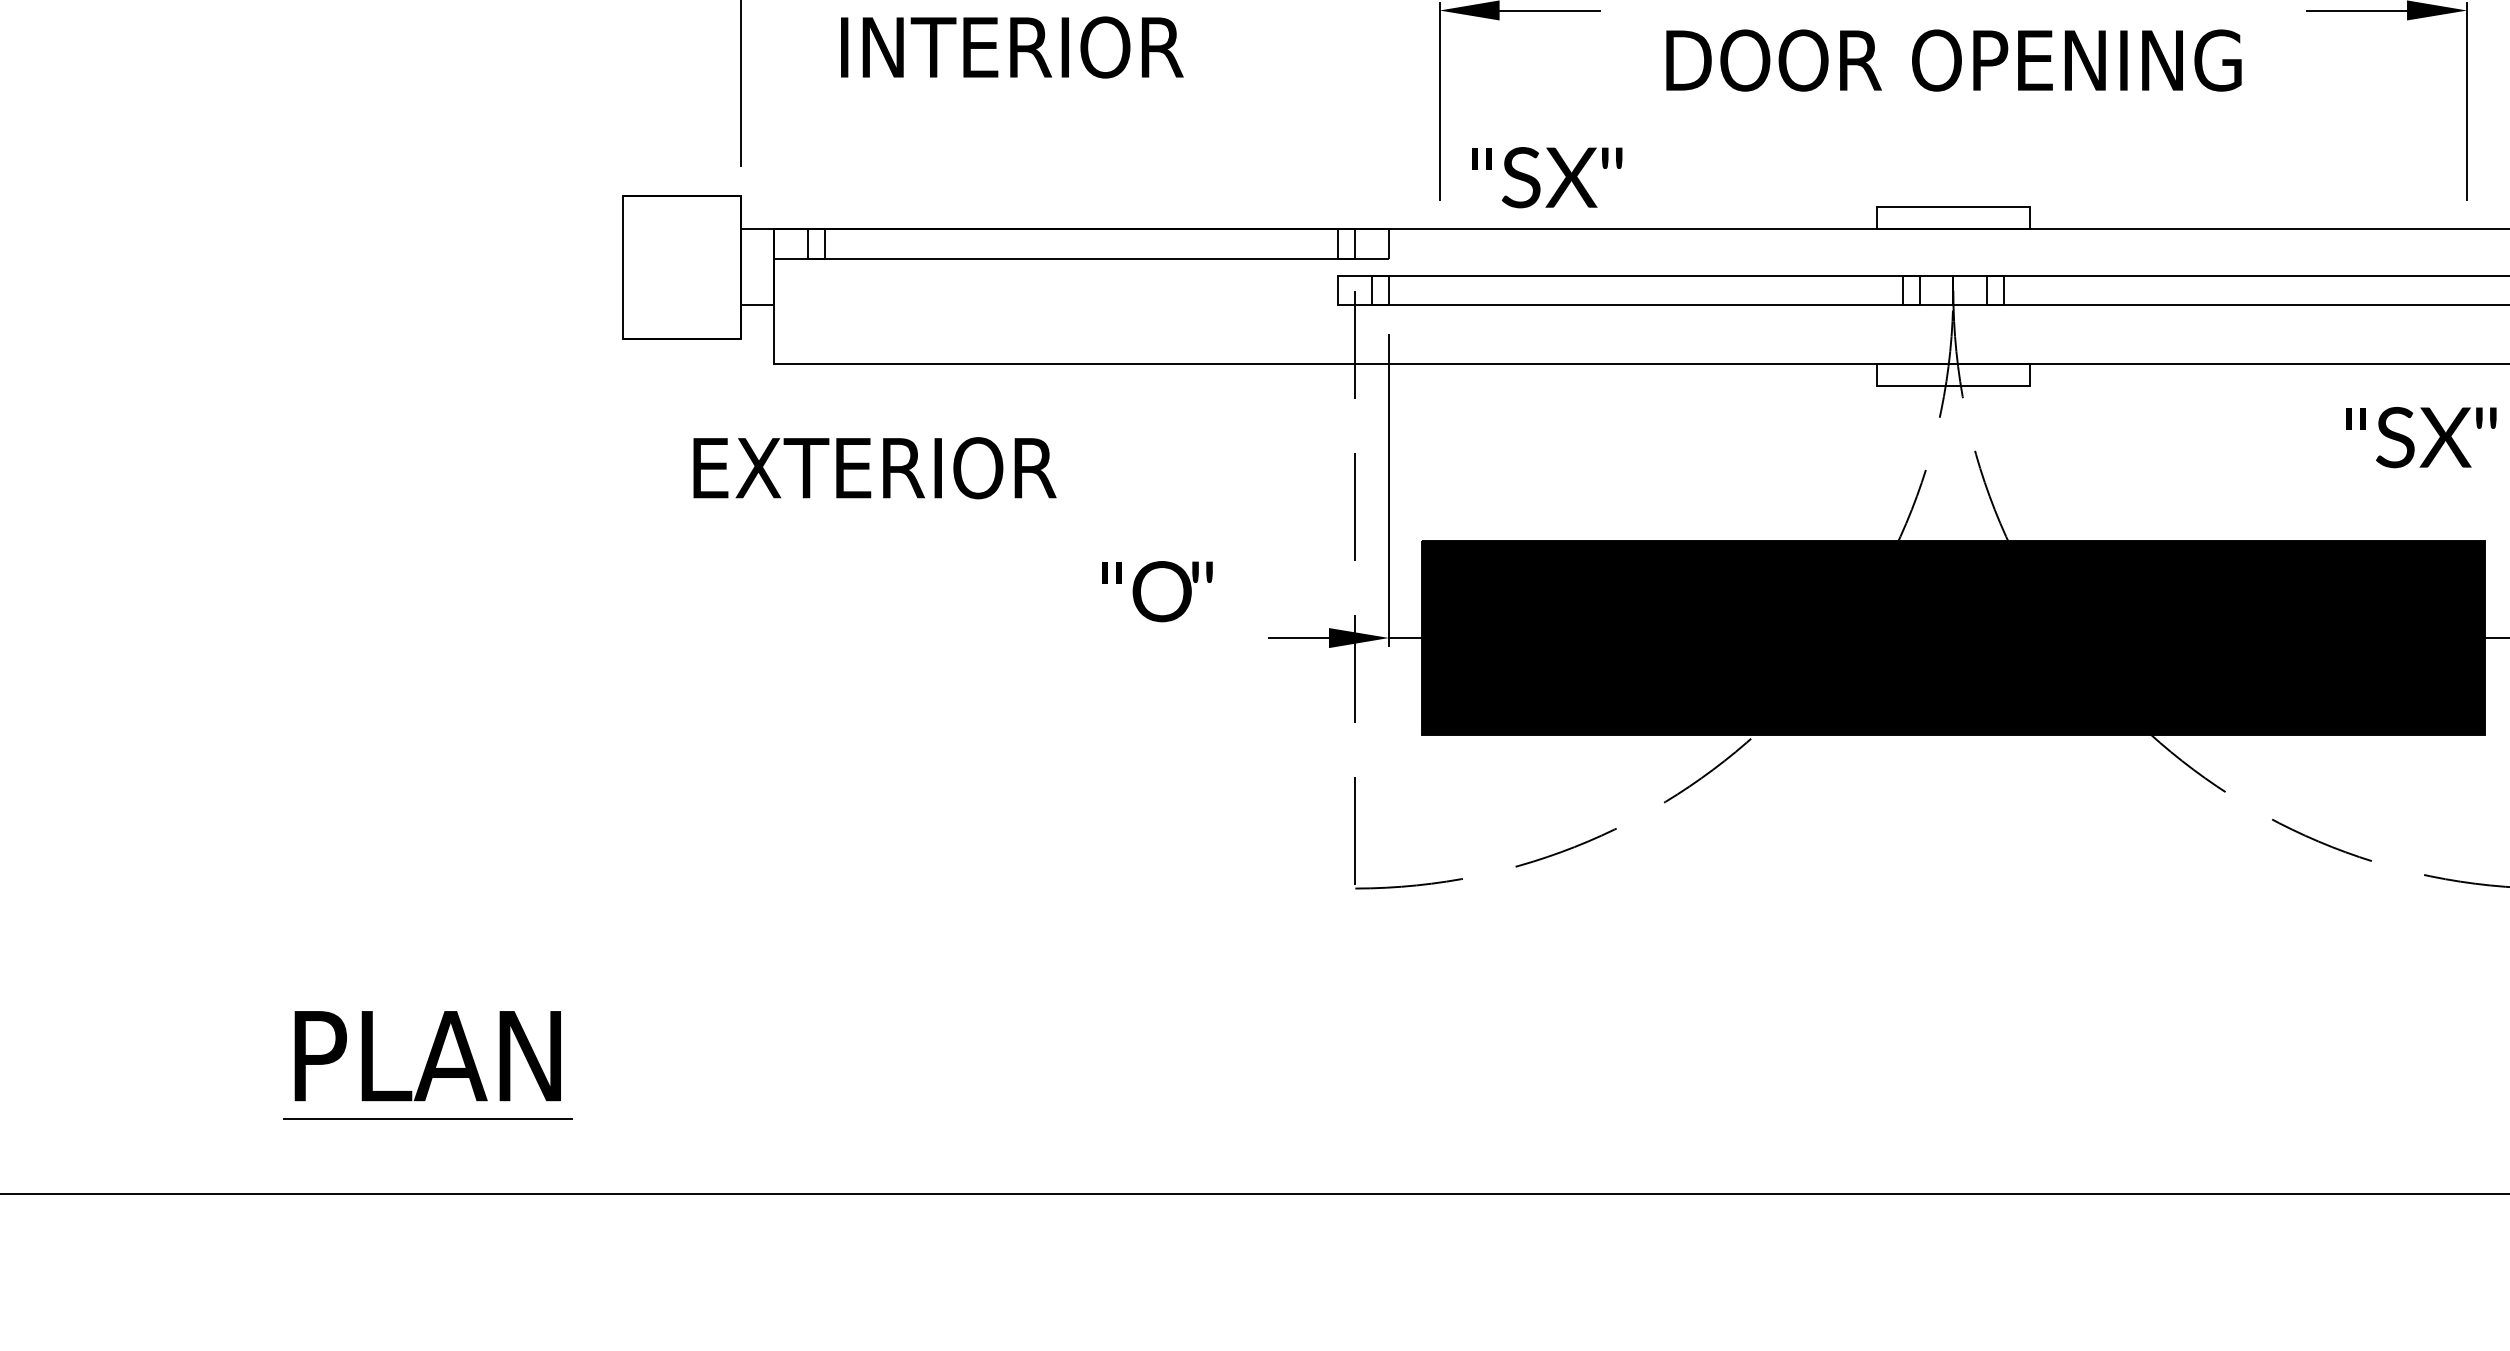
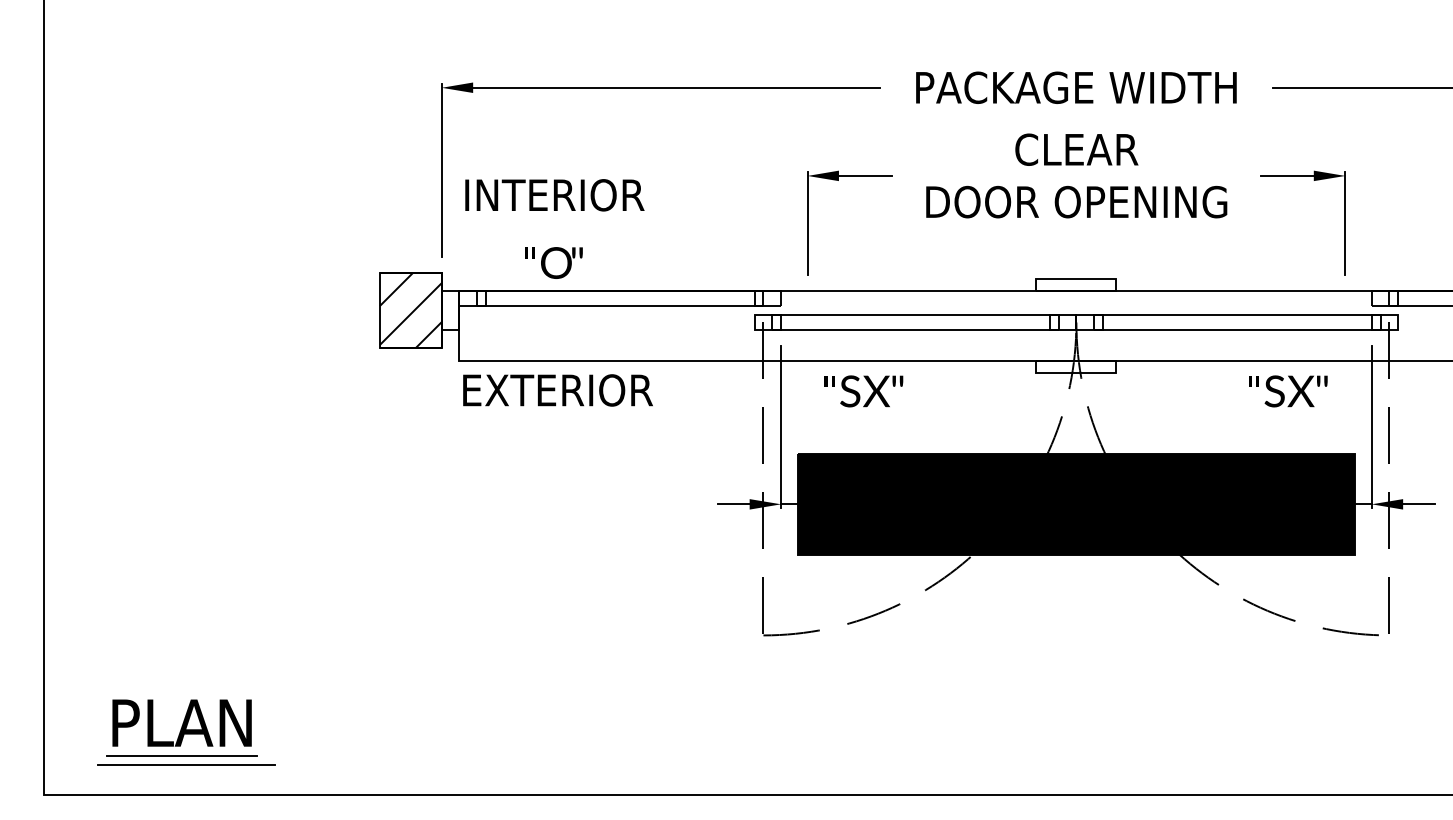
text: (1011, 47) -> (554, 195), moved
text: (1546, 177) -> (863, 391), moved
hatch: (680, 265) -> (410, 309), added
text: (2421, 437) -> (1288, 391), moved
text: (873, 468) -> (557, 390), moved
text: (1156, 590) -> (553, 262), moved
part: (426, 1064) -> (181, 727), moved
line: (252, 1137) -> (186, 765), added

